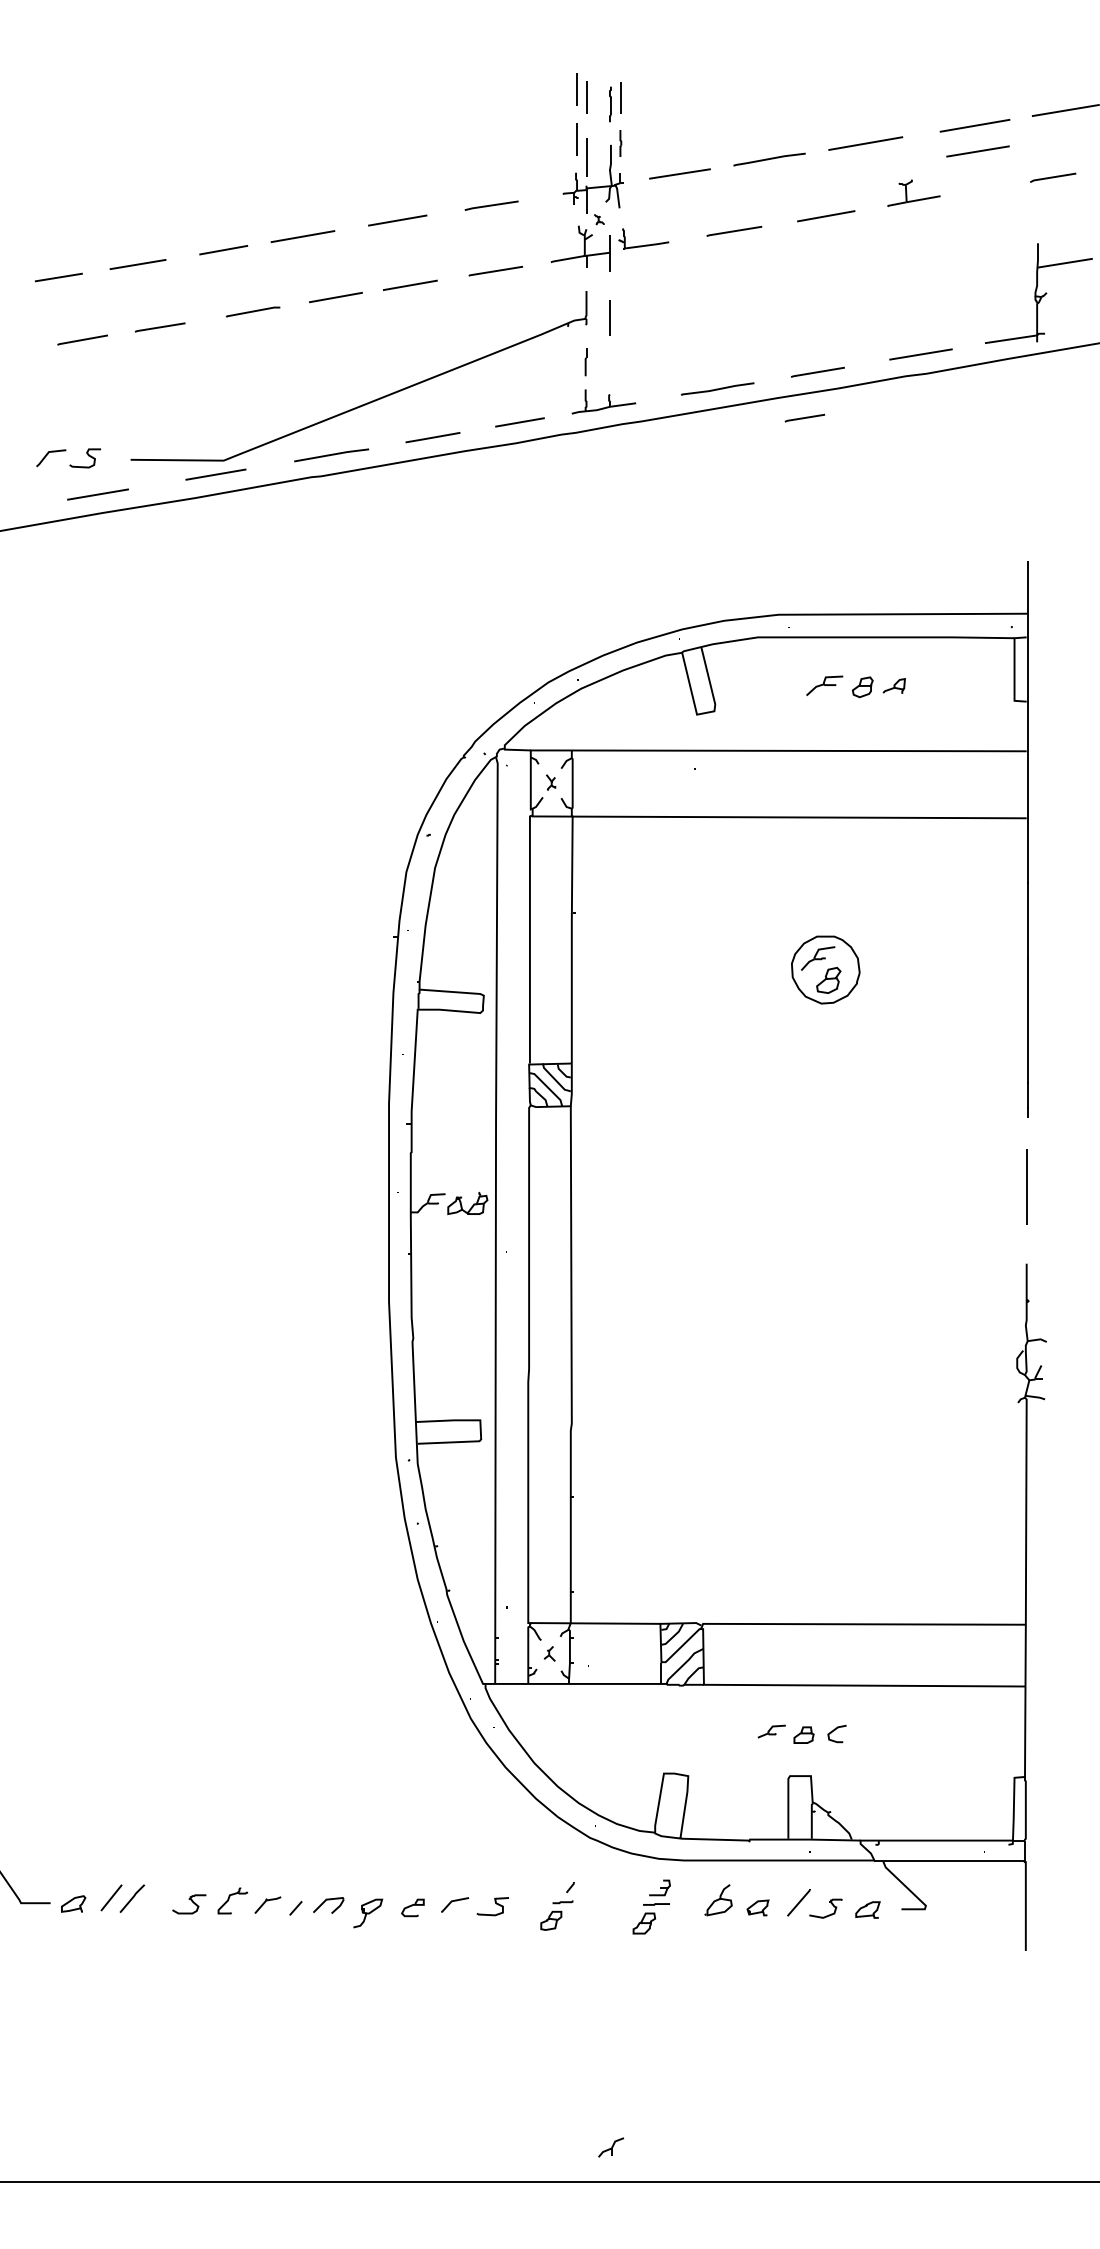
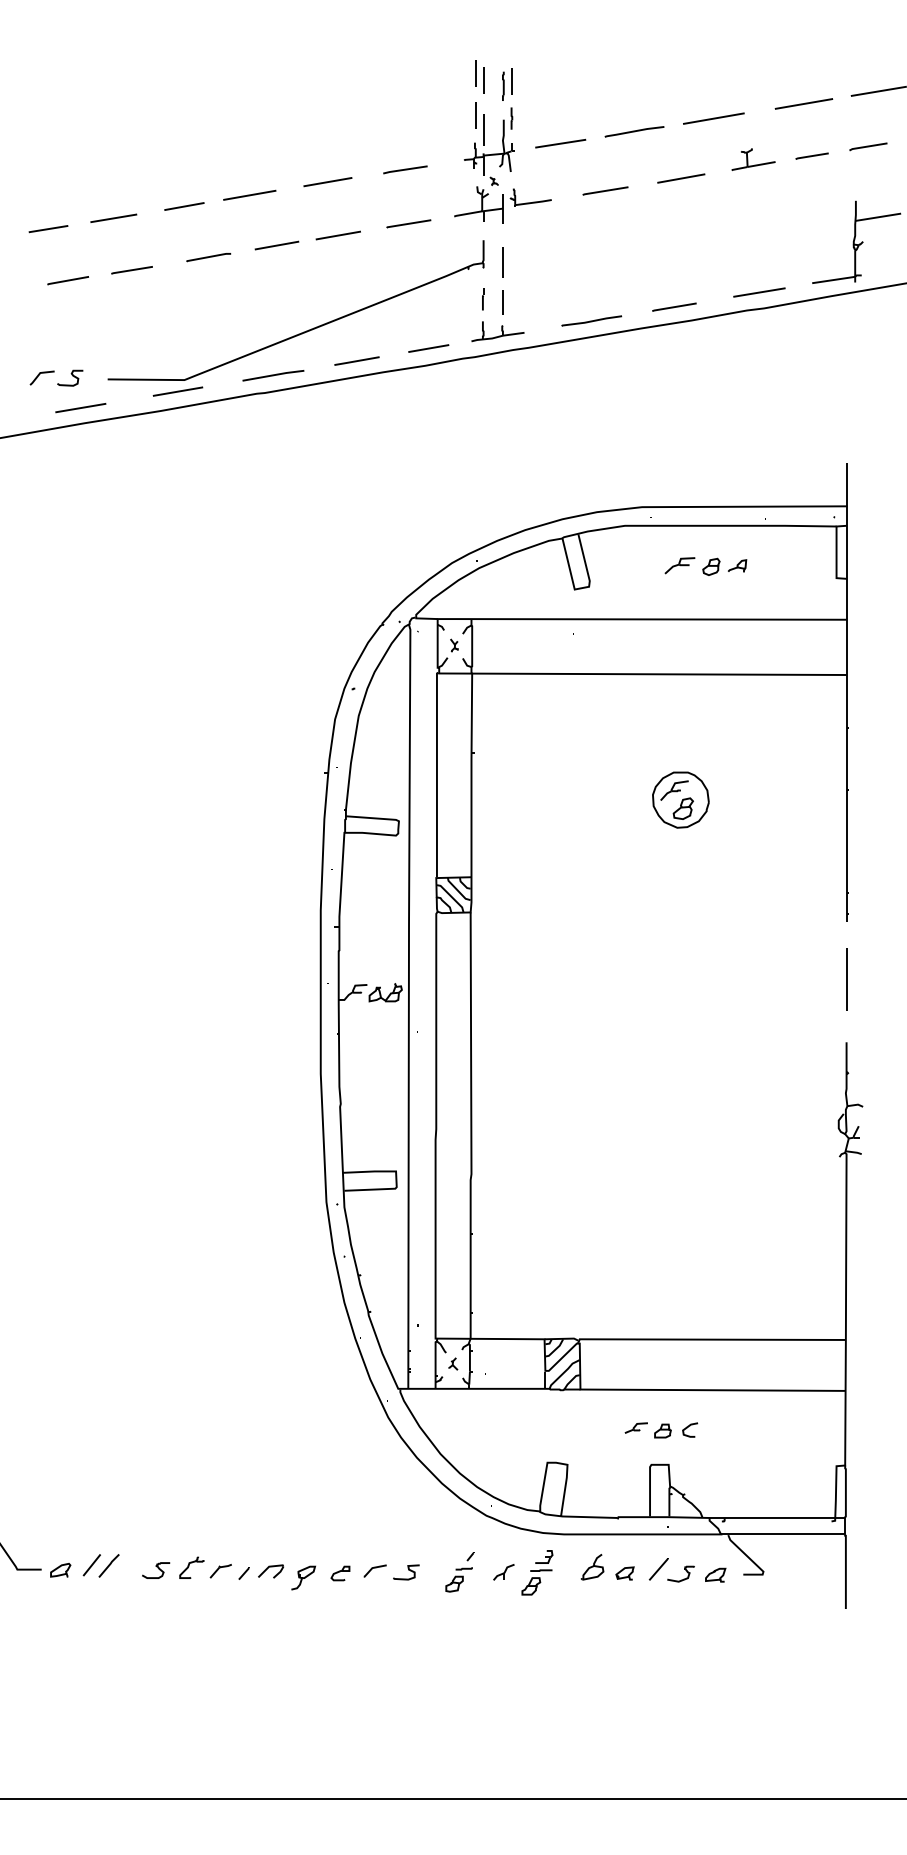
line: (977, 151) -> (806, 125), removed
line: (609, 366) -> (502, 302), added
line: (804, 417) -> (811, 155), moved
part: (611, 2147) -> (504, 1572), moved

